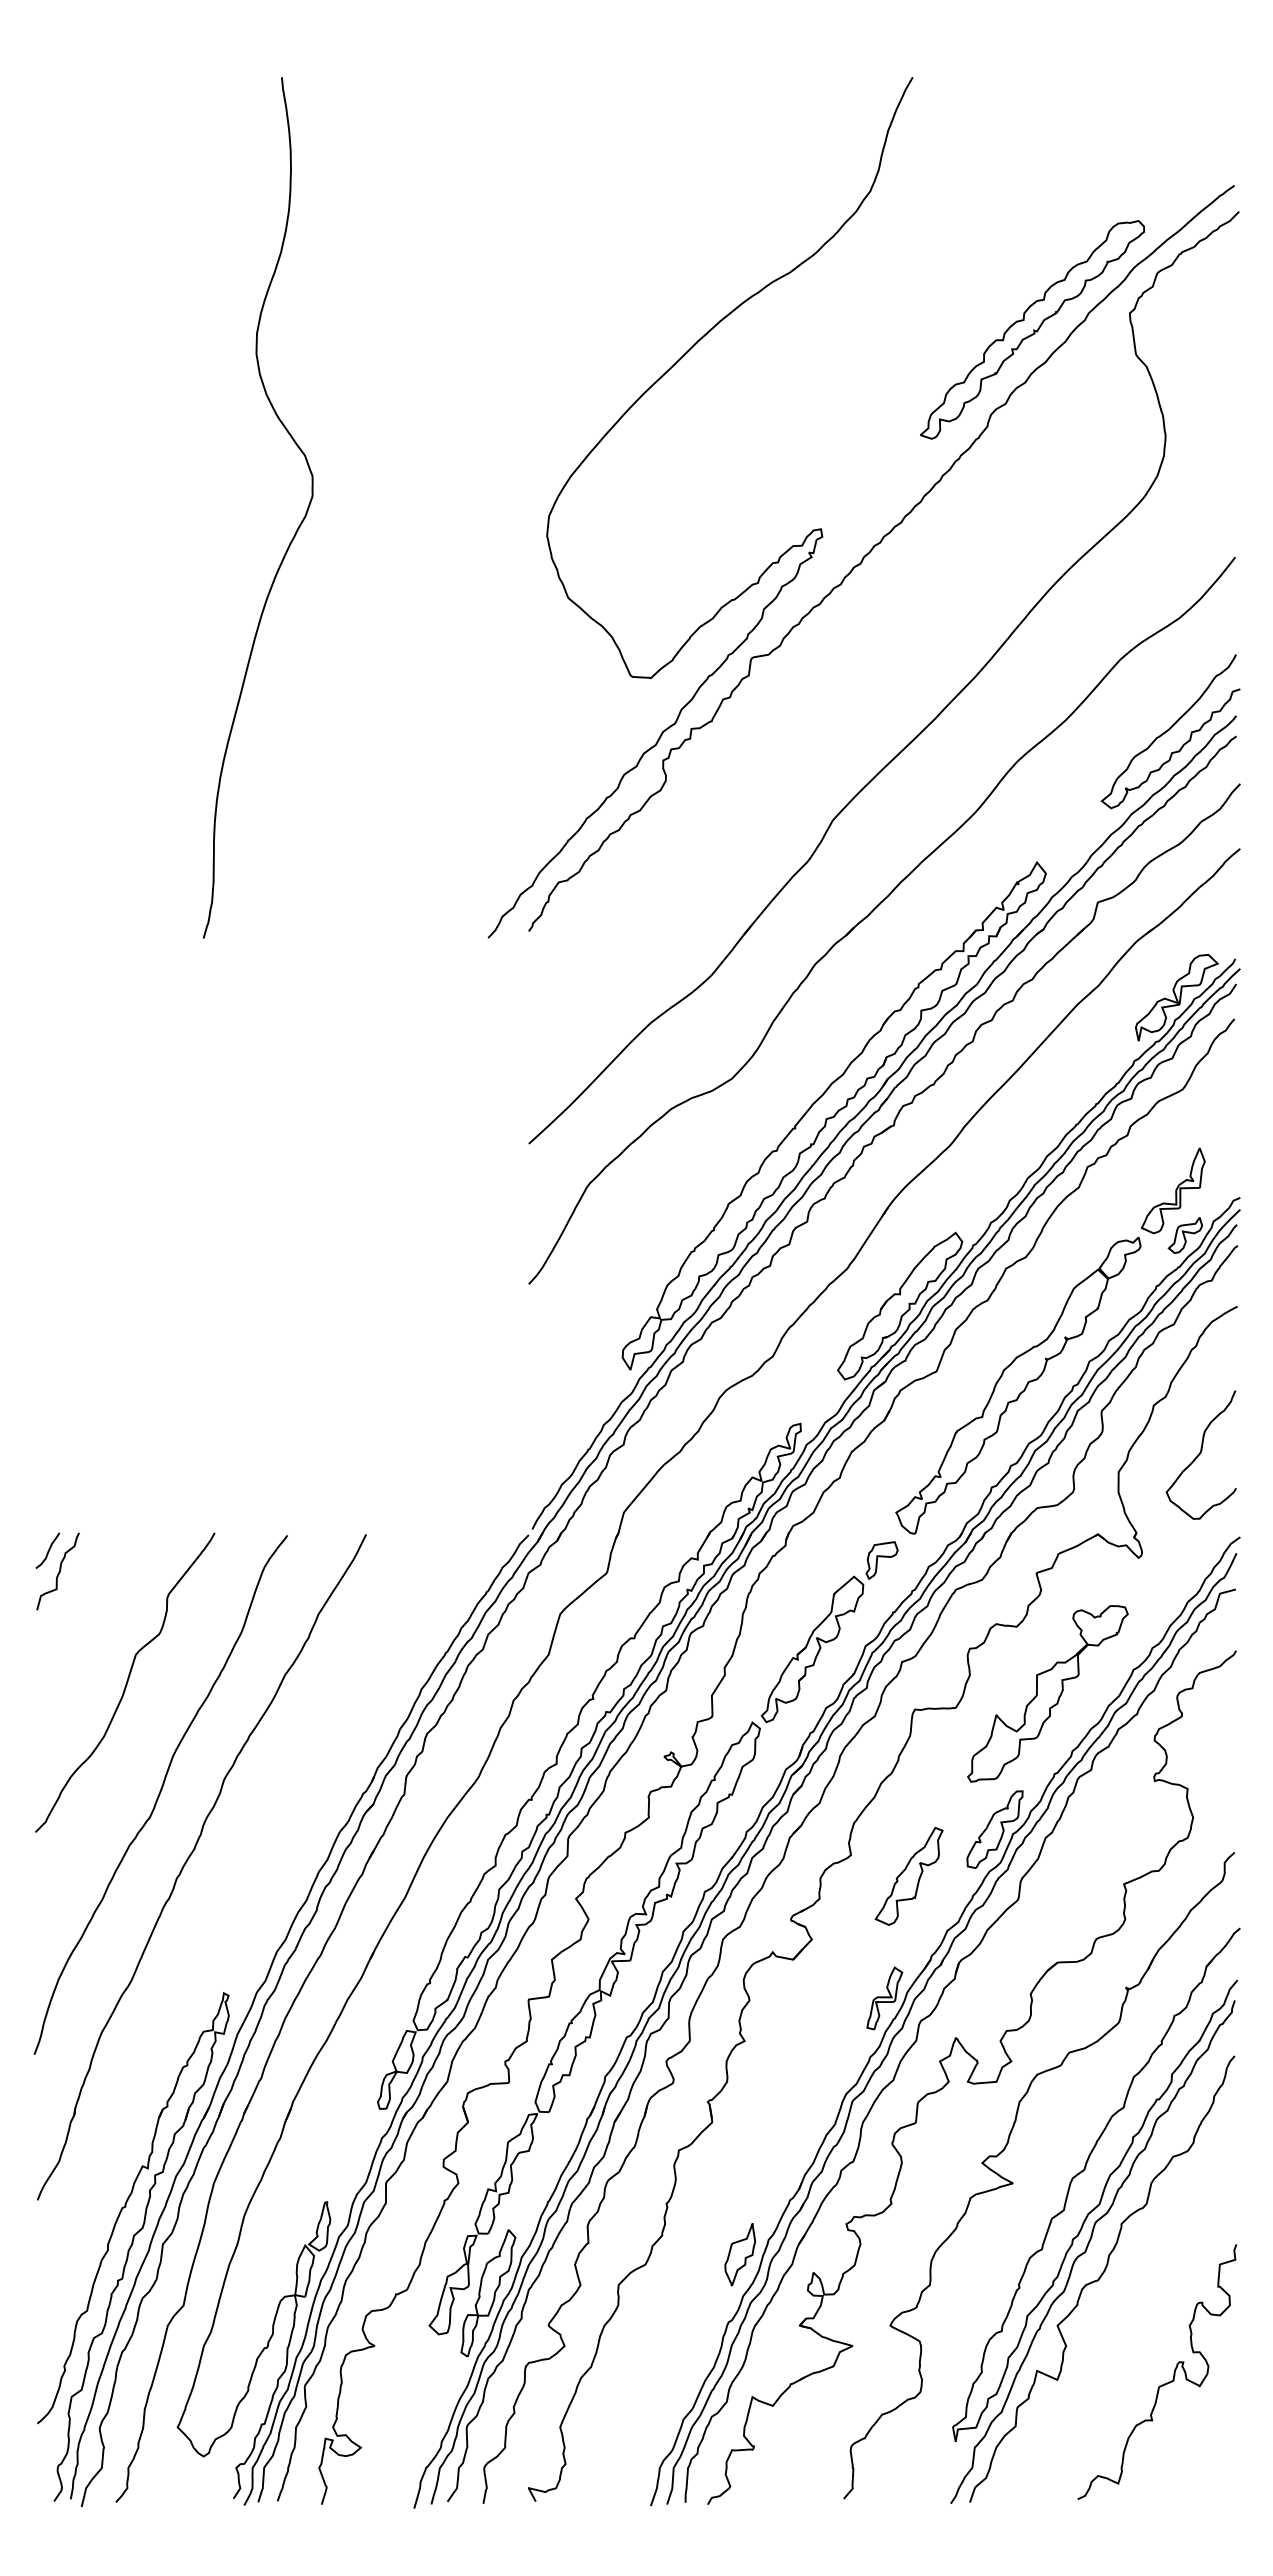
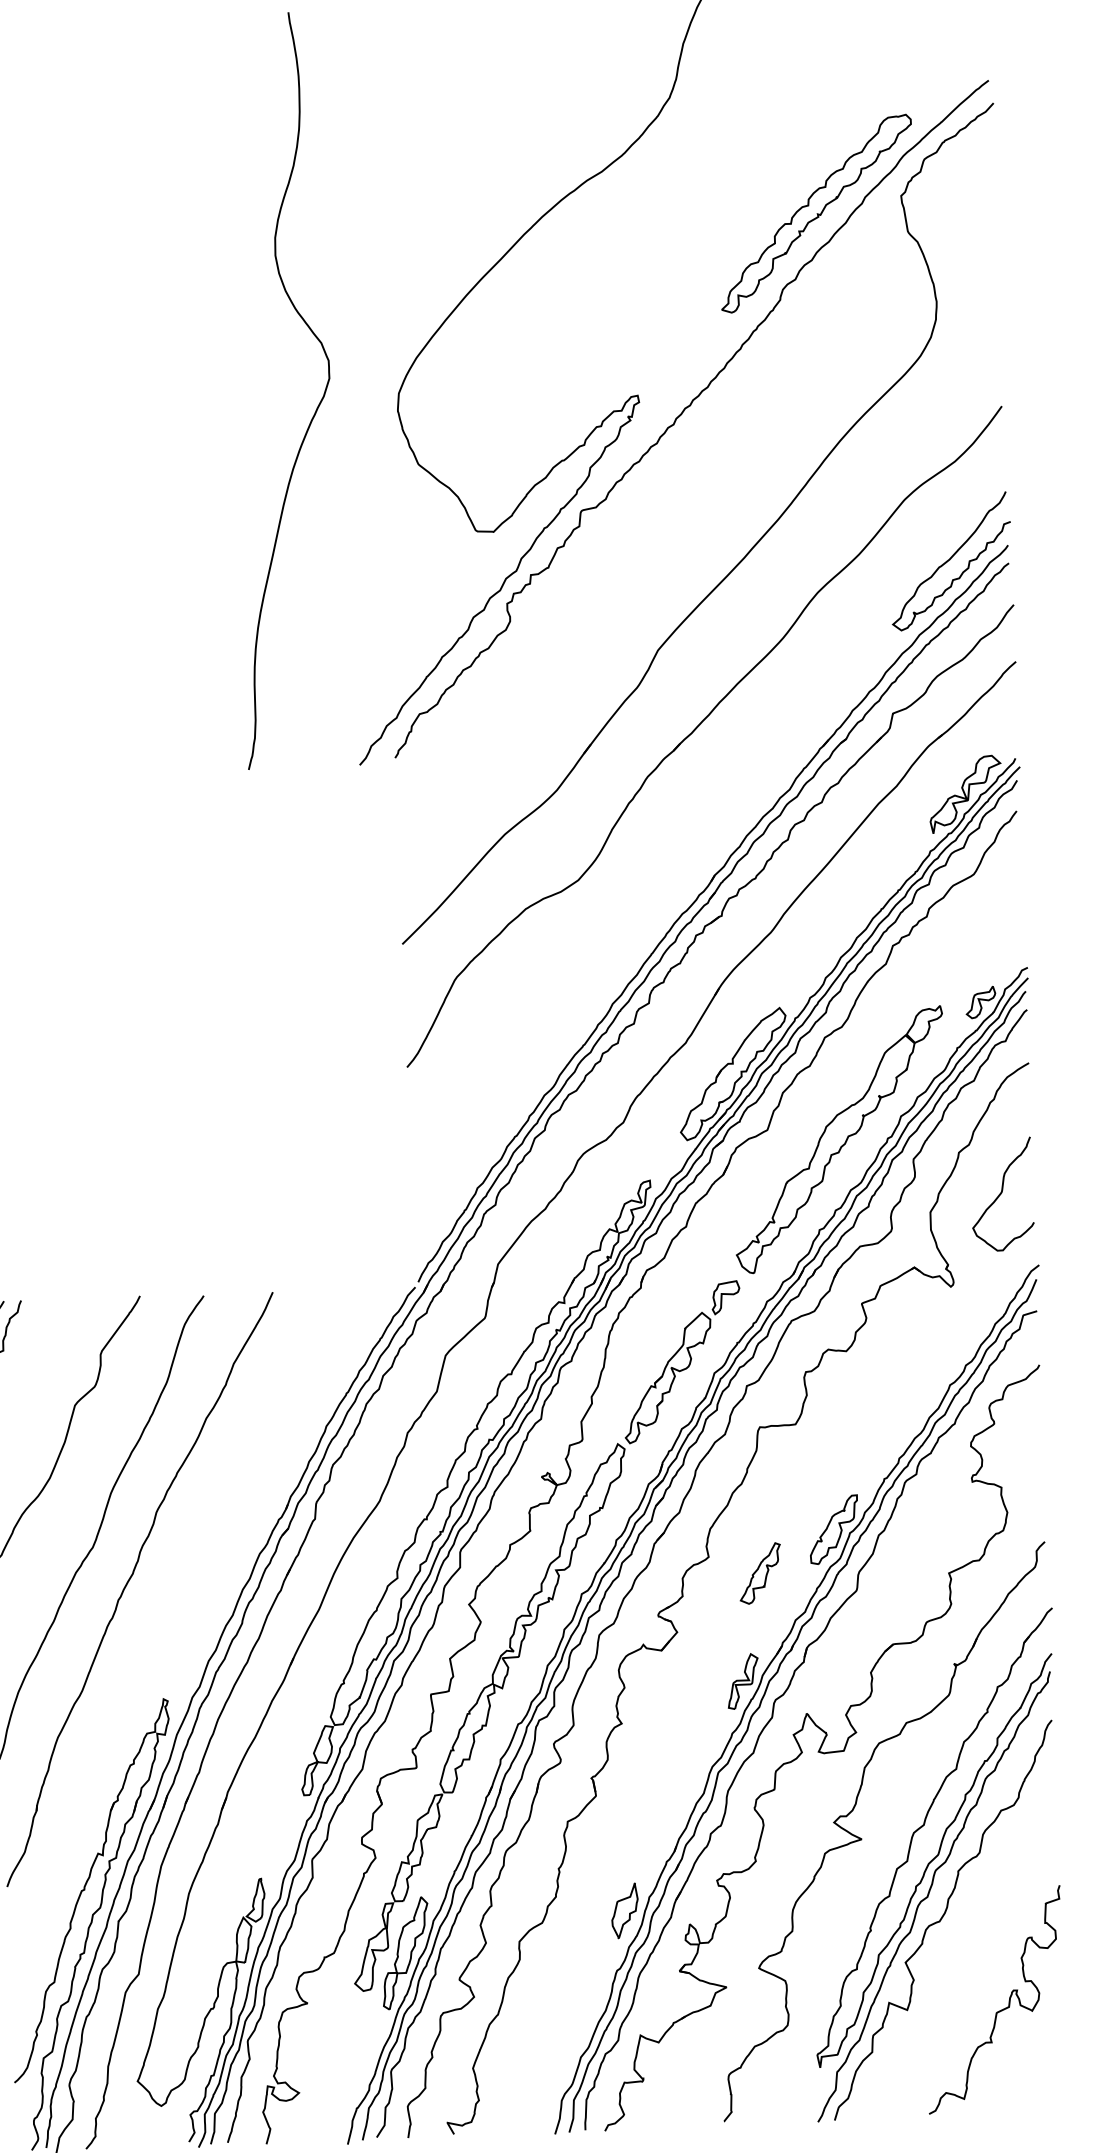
curve: (297, 527) -> (317, 406), moved
part: (833, 1115) -> (668, 909), removed
part: (1172, 1190) -> (968, 963), removed
part: (1047, 1693) -> (875, 1408), removed
part: (908, 1875) -> (759, 1572), size x0.7

